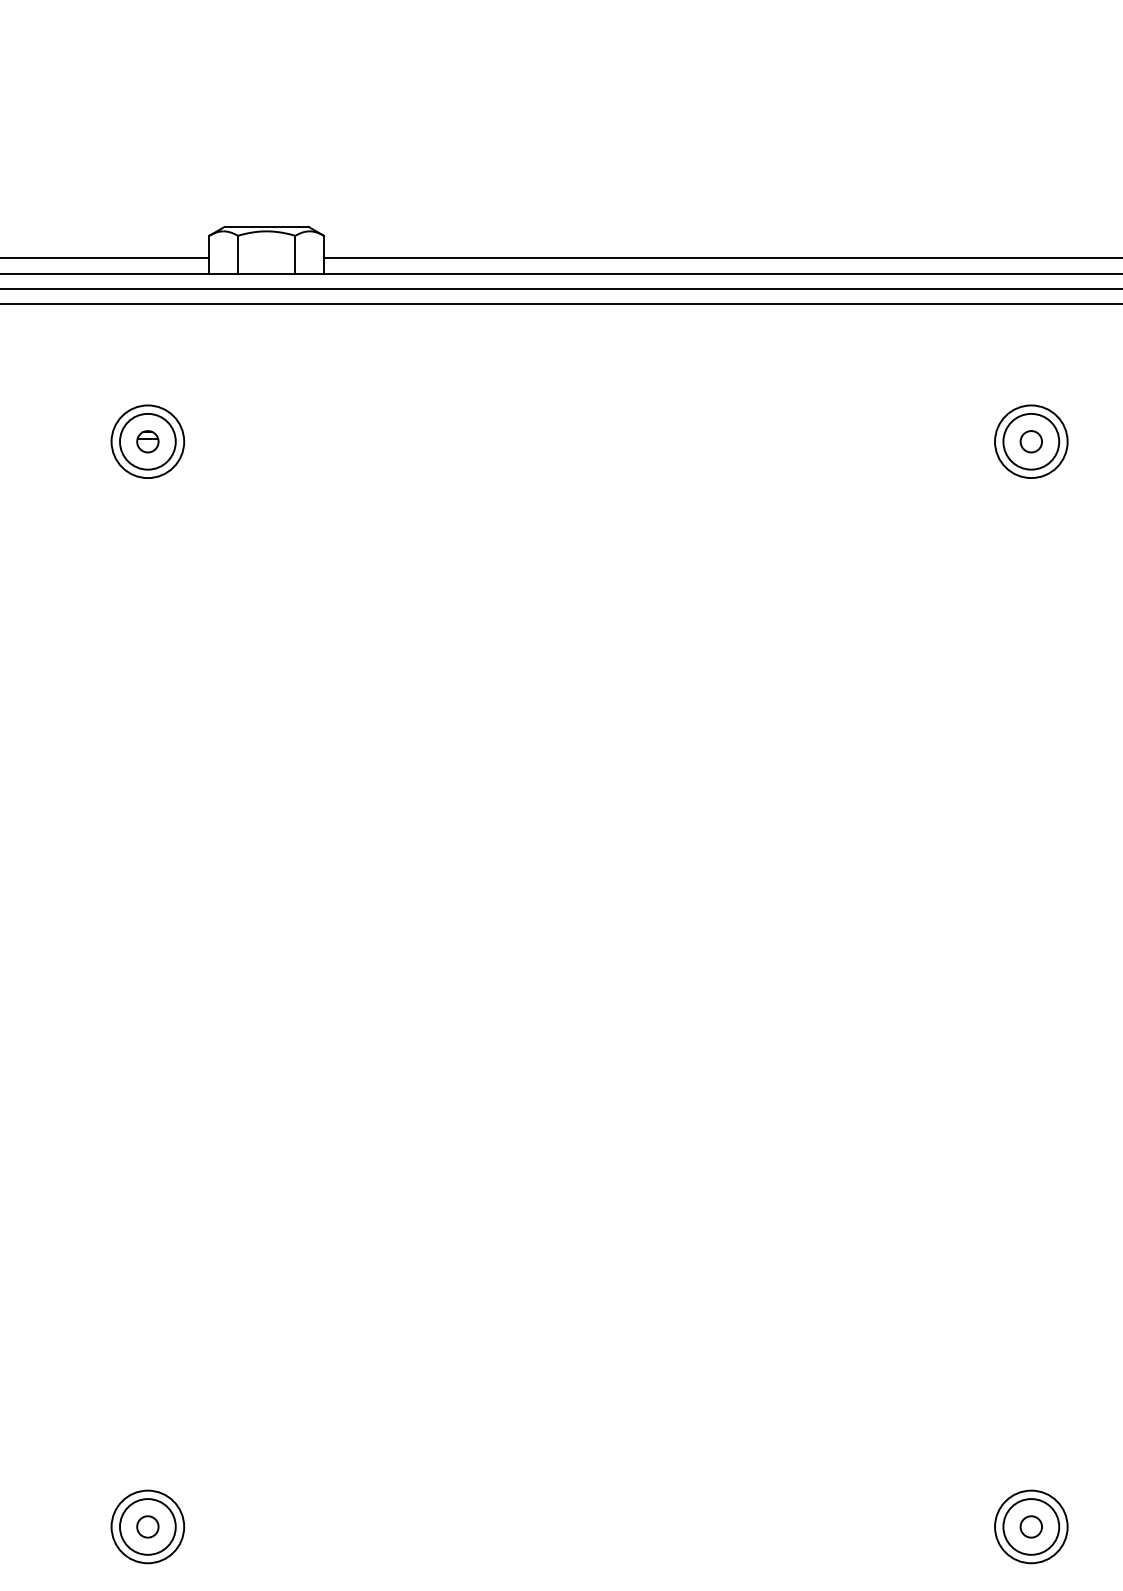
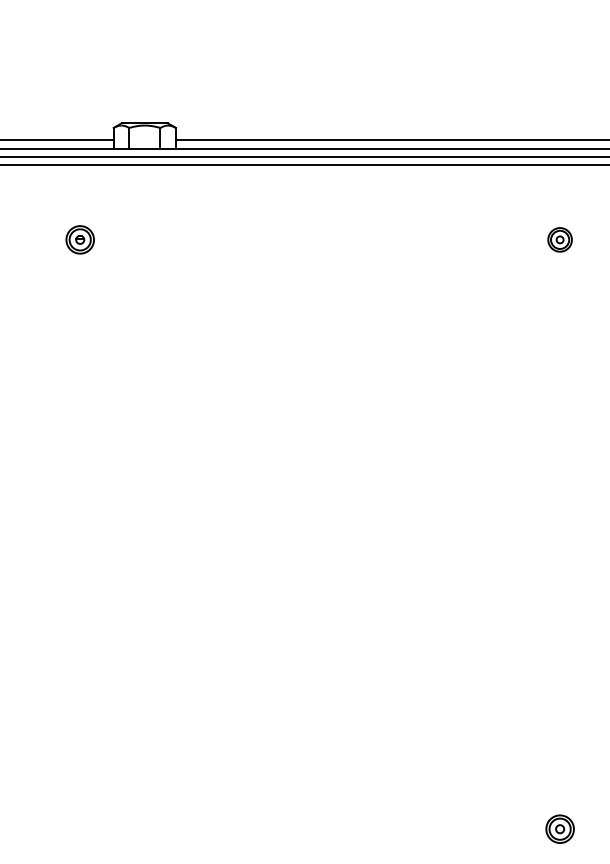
part: (146, 441) -> (79, 239), size x0.7
part: (1030, 441) -> (559, 239), size x0.6
part: (146, 1525) -> (79, 828), removed
part: (1030, 1525) -> (559, 828), size x0.7

